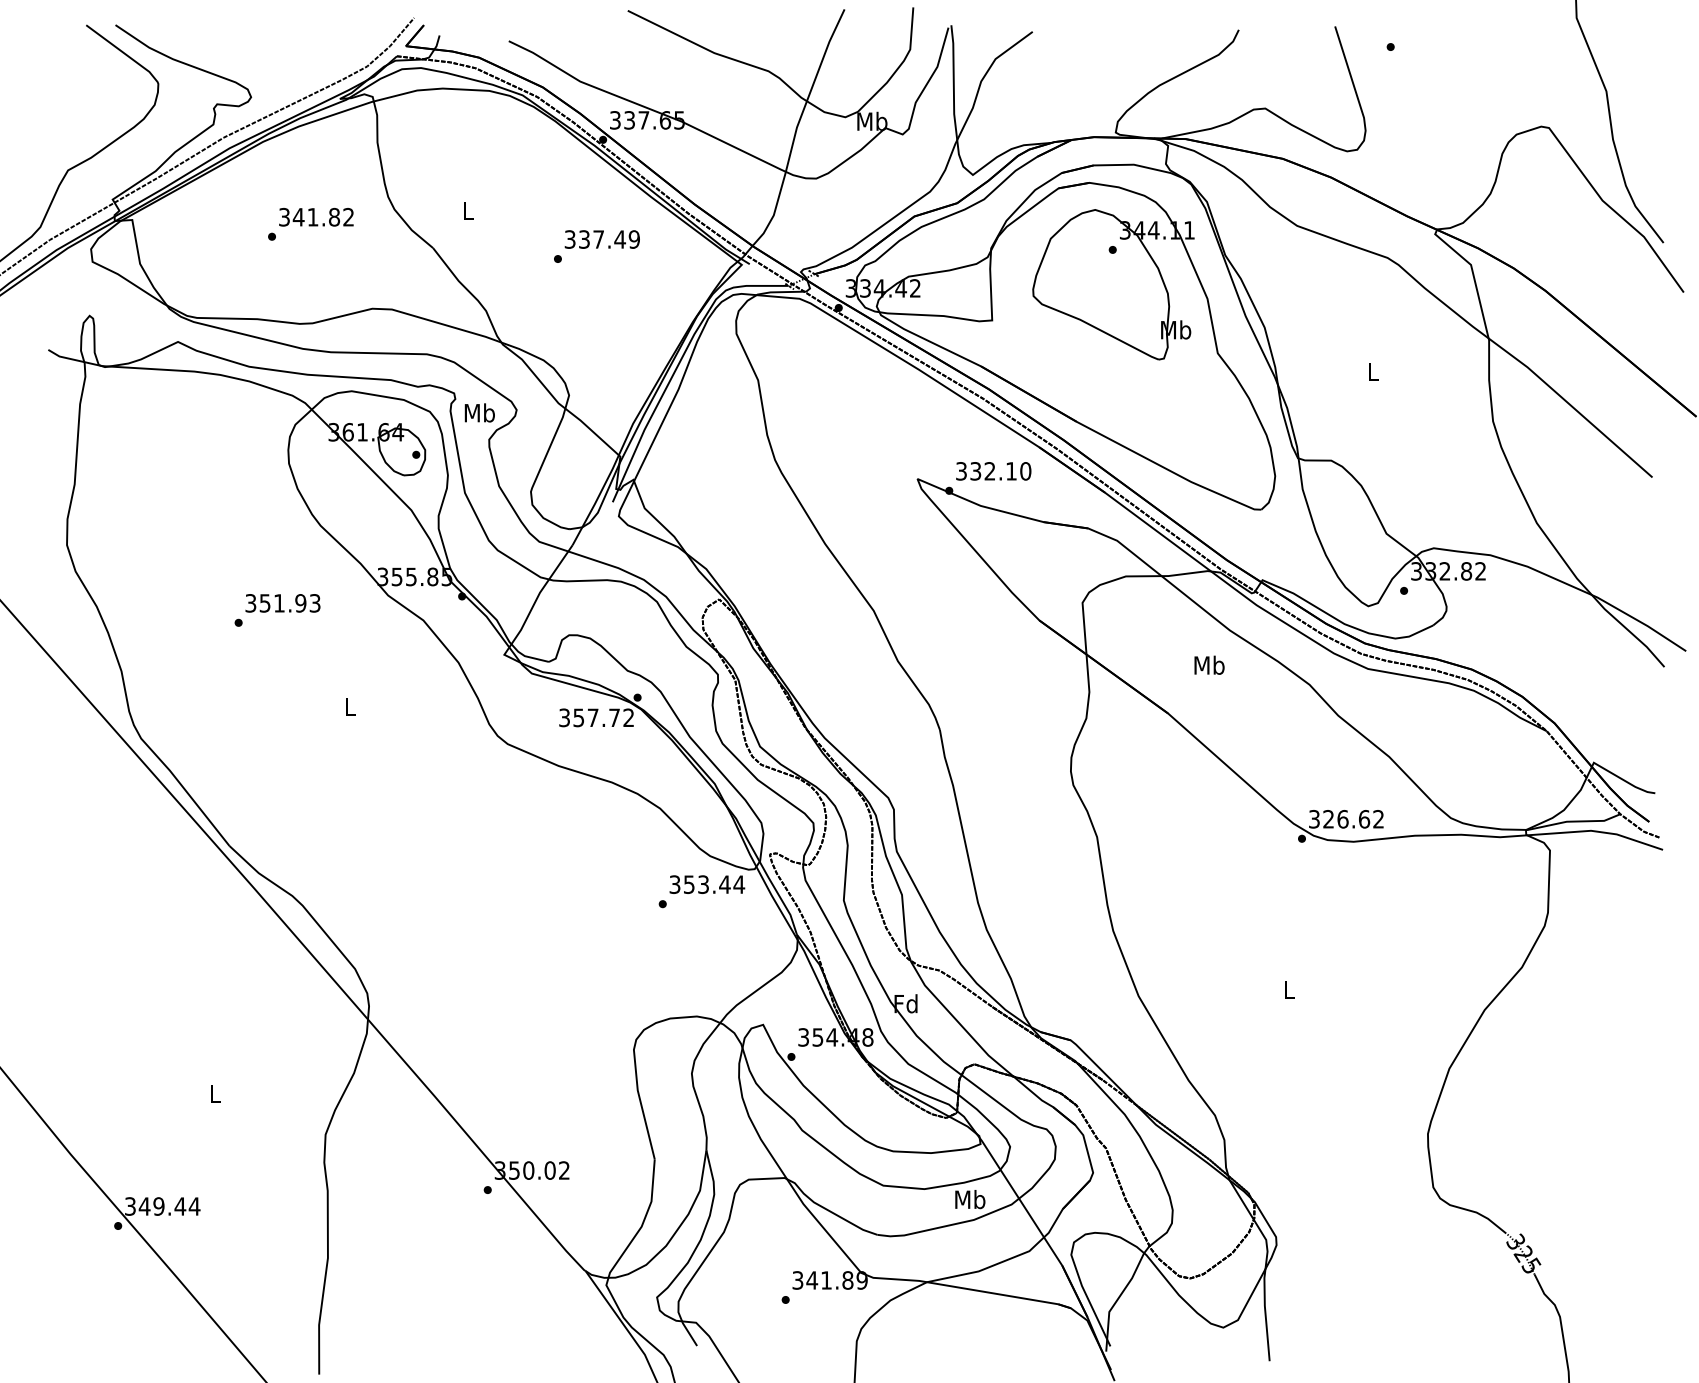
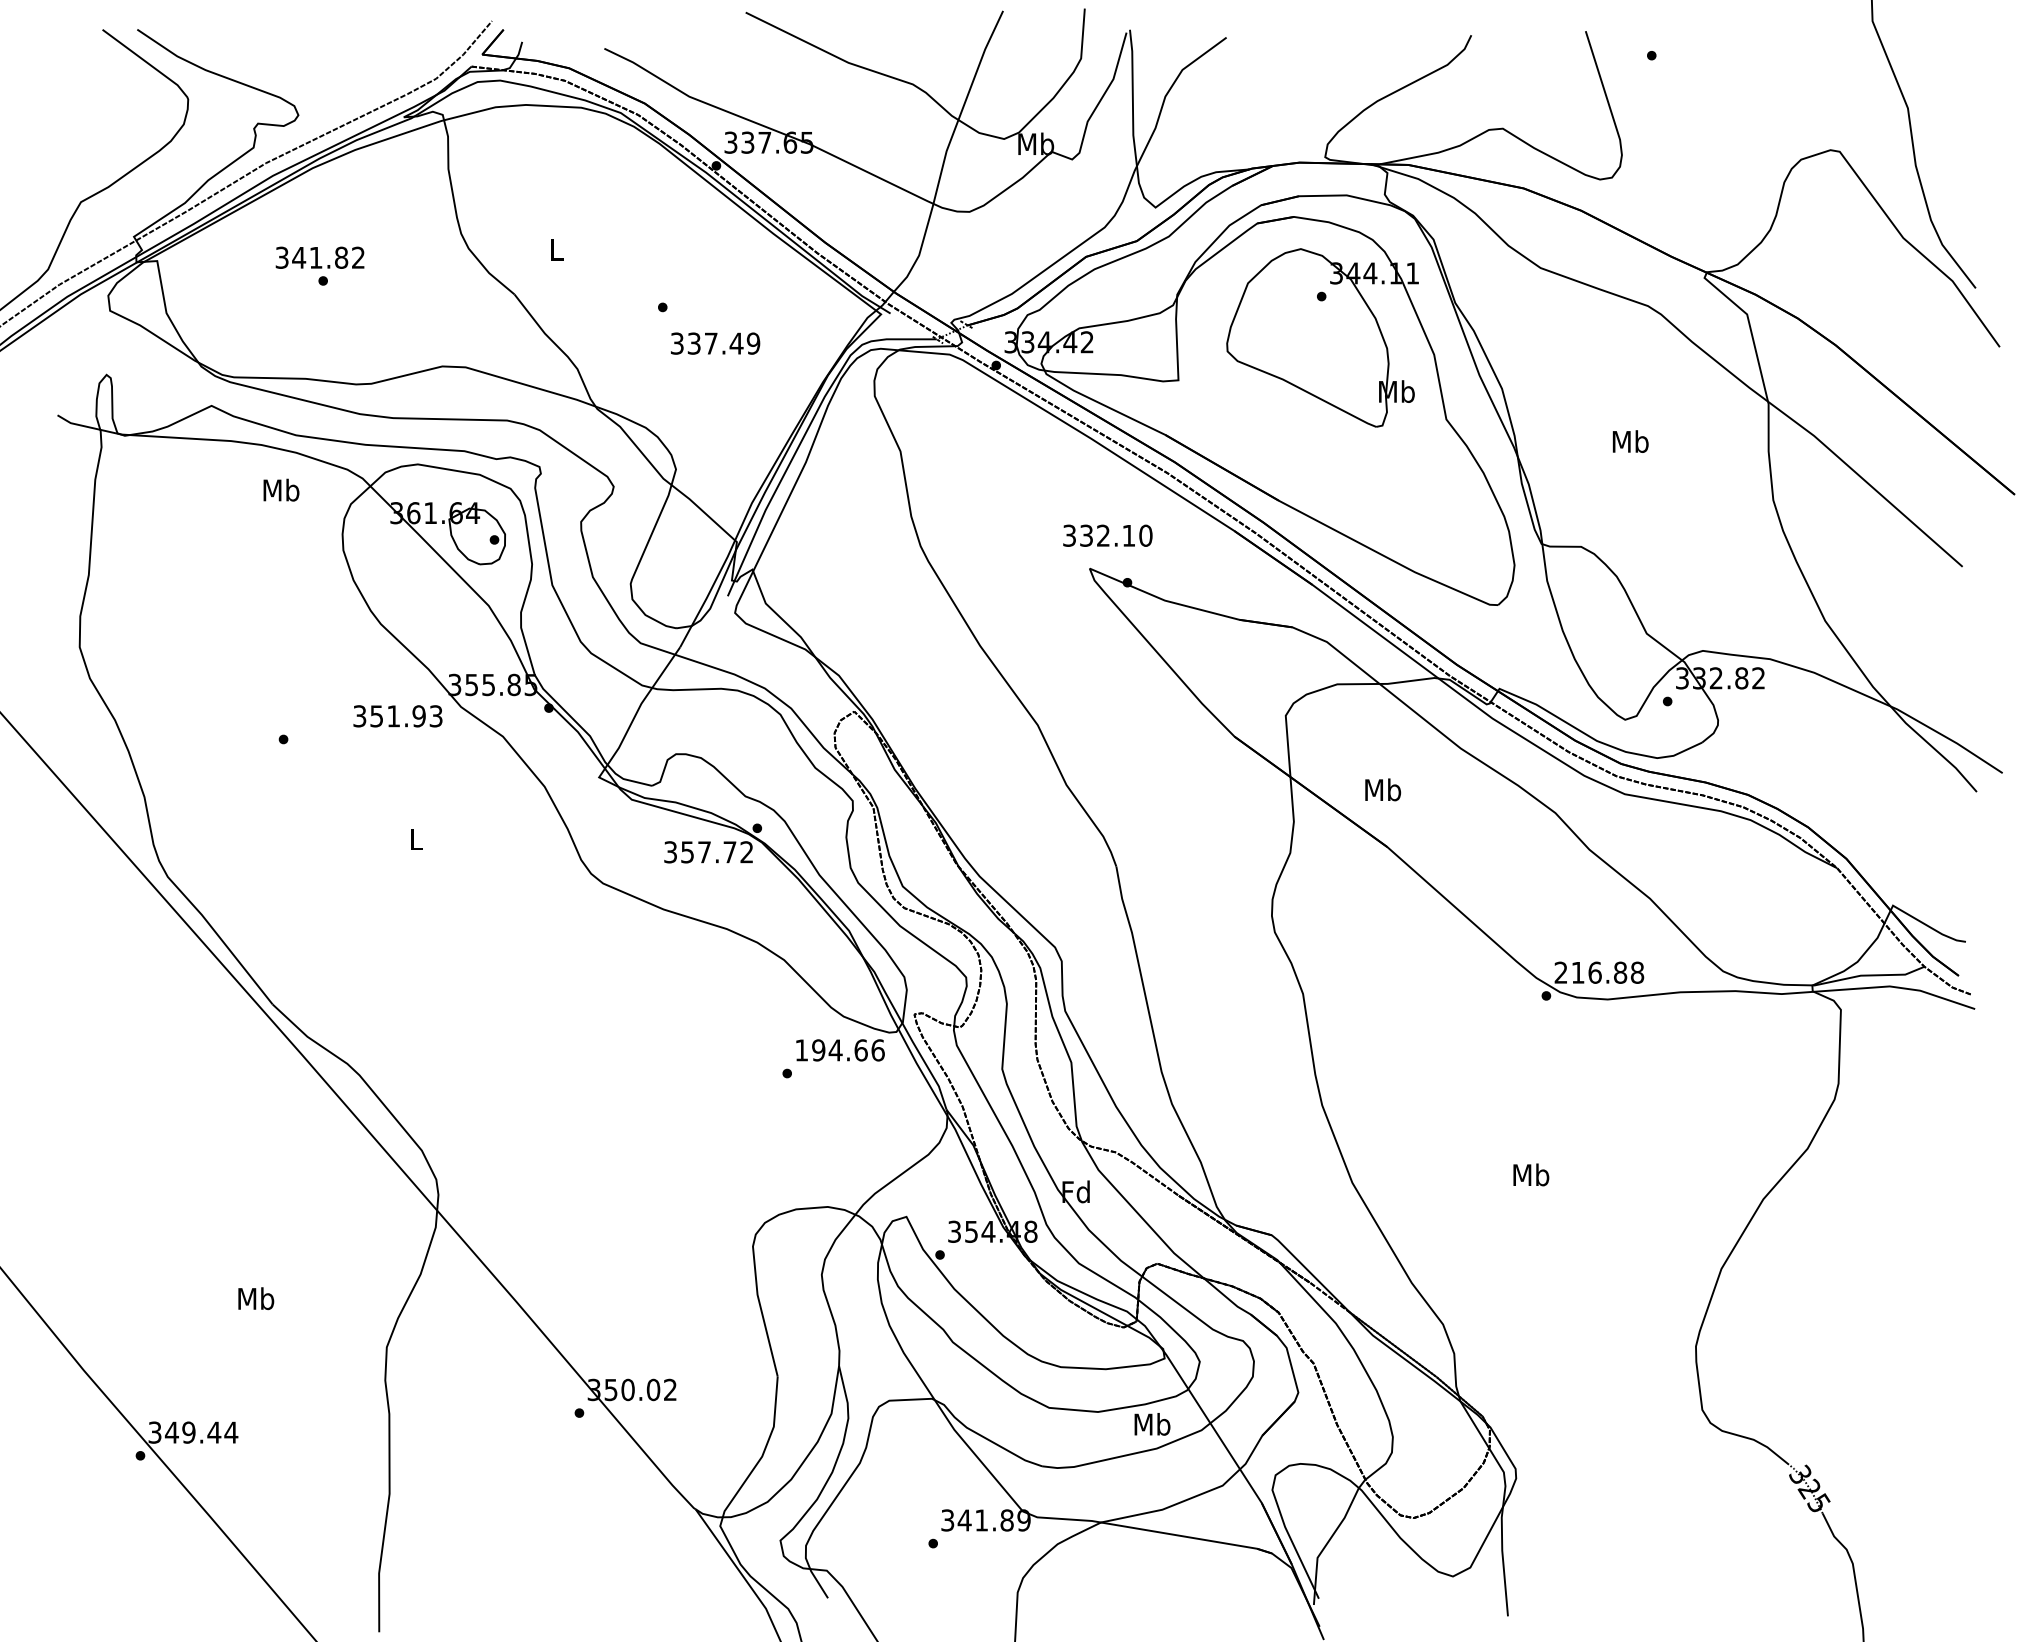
text: (316, 216) -> (320, 256), moved
text: (601, 239) -> (714, 343), moved
text: (1373, 371) -> (1631, 440), L -> Mb
text: (479, 412) -> (281, 489), moved
text: (993, 471) -> (1107, 535), moved
text: (282, 603) -> (397, 716), moved
text: (1209, 664) -> (1383, 788), moved
text: (1346, 819) -> (1599, 973), 326.62 -> 216.88
text: (707, 884) -> (840, 1050), 353.44 -> 194.66
text: (1289, 989) -> (1531, 1174), L -> Mb
text: (215, 1093) -> (256, 1298), L -> Mb

